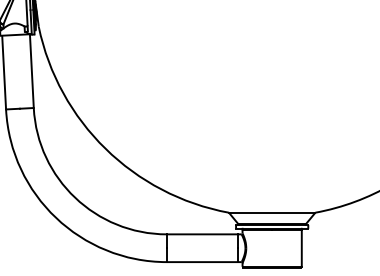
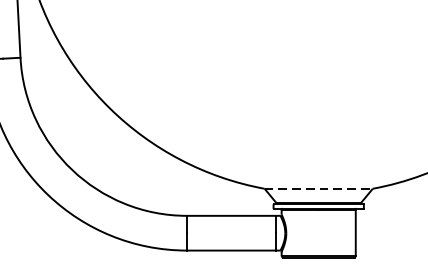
line: (272, 212) -> (319, 188), solid -> dashed

